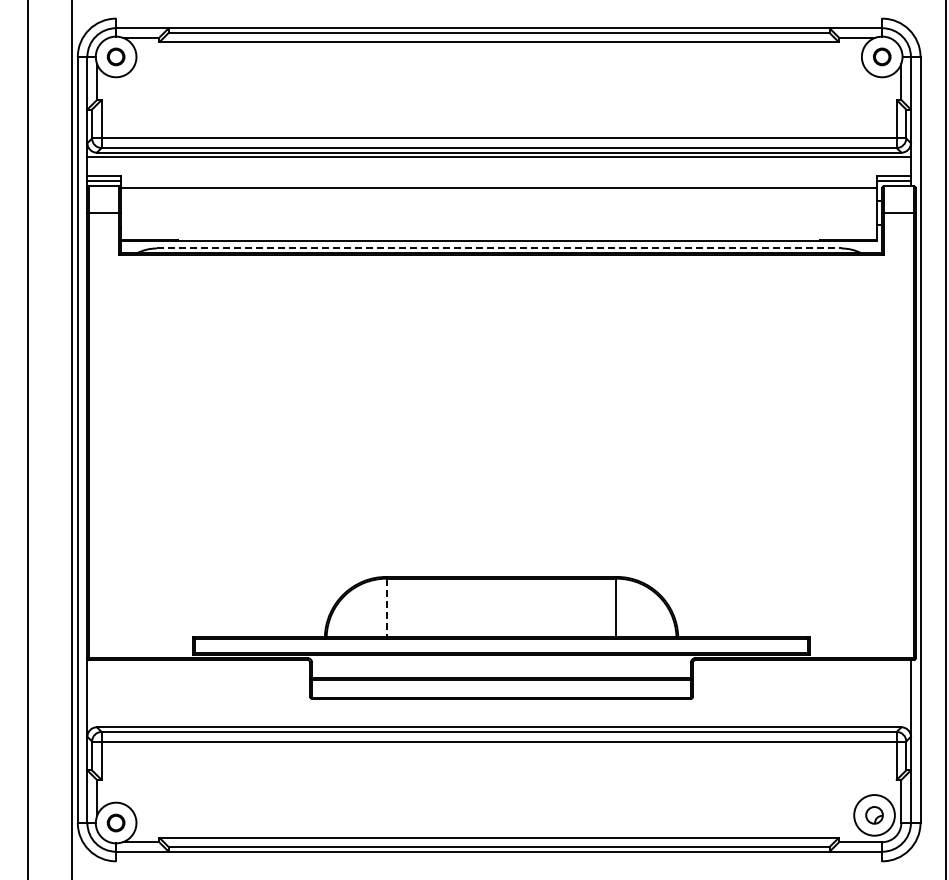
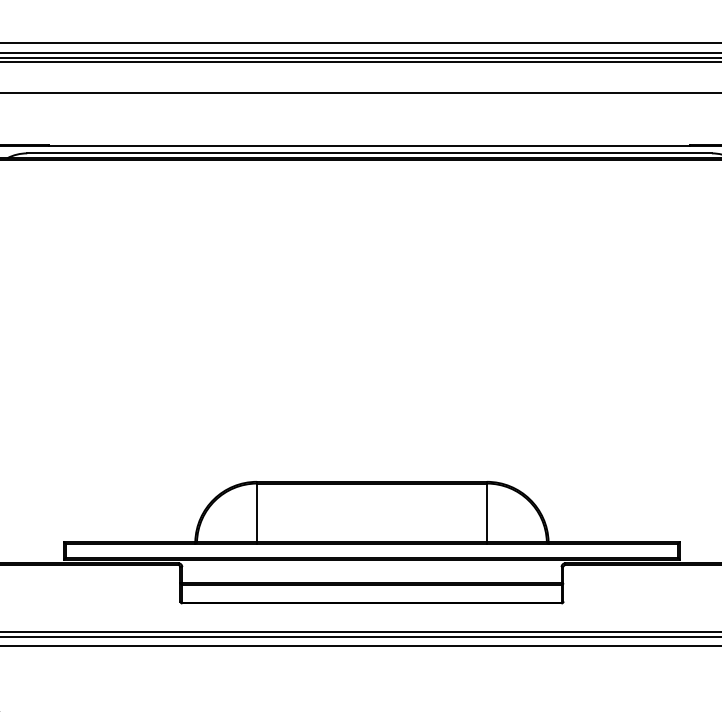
line: (499, 248) -> (369, 153), dashed -> solid
line: (386, 608) -> (256, 513), dashed -> solid

